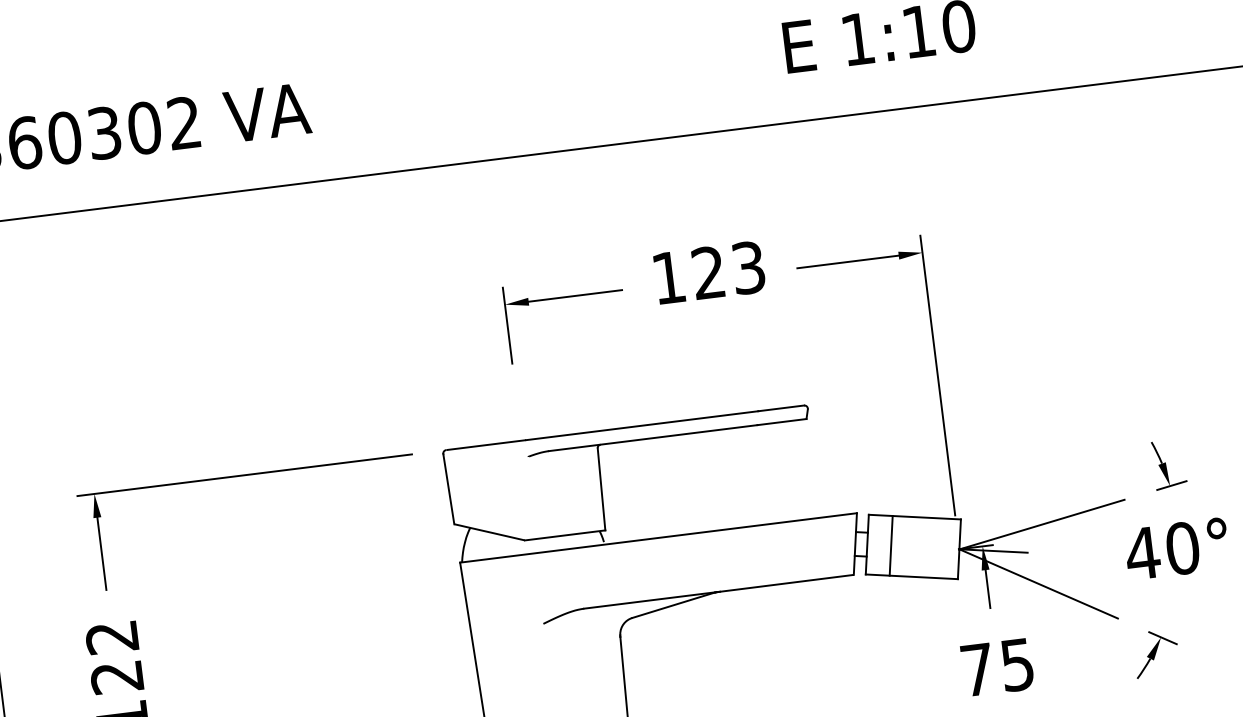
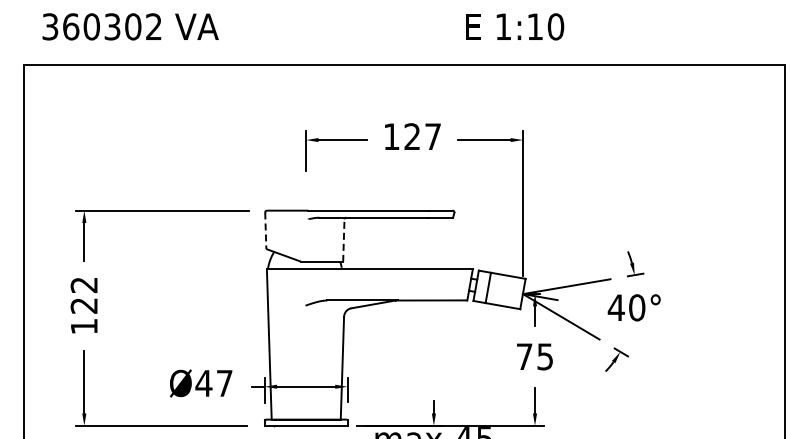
text: (747, 267) -> (432, 136), 123 -> 127
line: (600, 489) -> (343, 240), solid -> dashed
line: (448, 490) -> (265, 231), solid -> dashed

